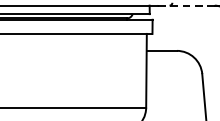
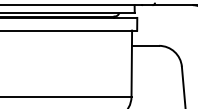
line: (186, 5) -> (167, 5), dashed -> solid

